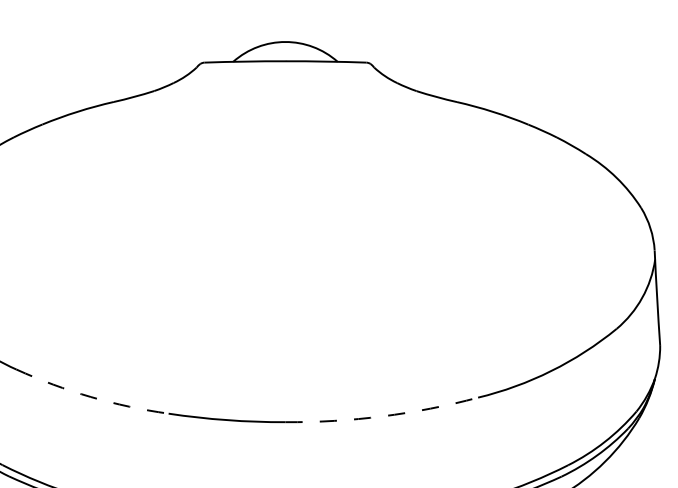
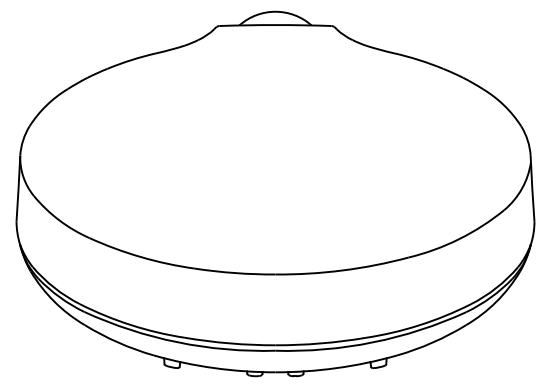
arc: (91, 397) -> (141, 257), dashed -> solid
arc: (382, 416) -> (342, 270), dashed -> solid

